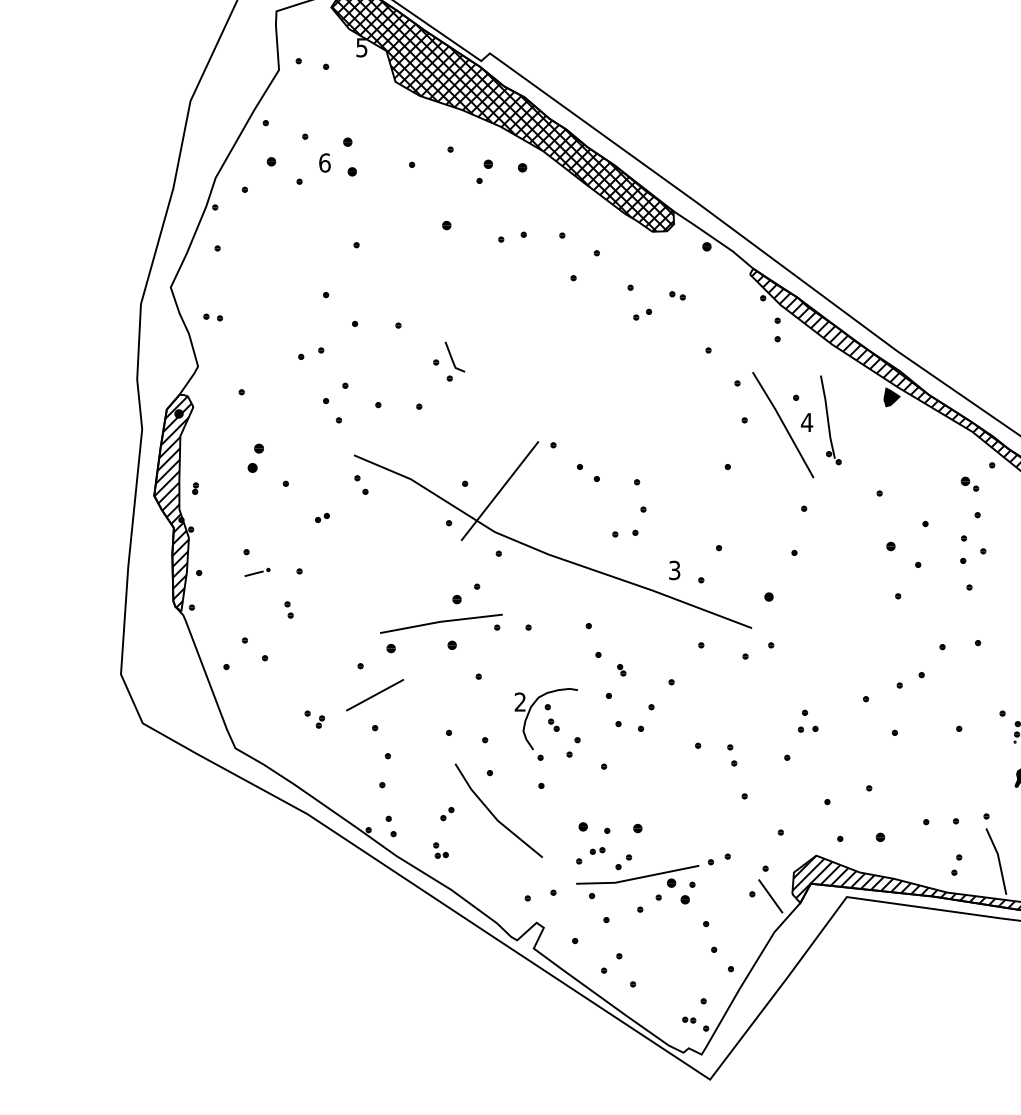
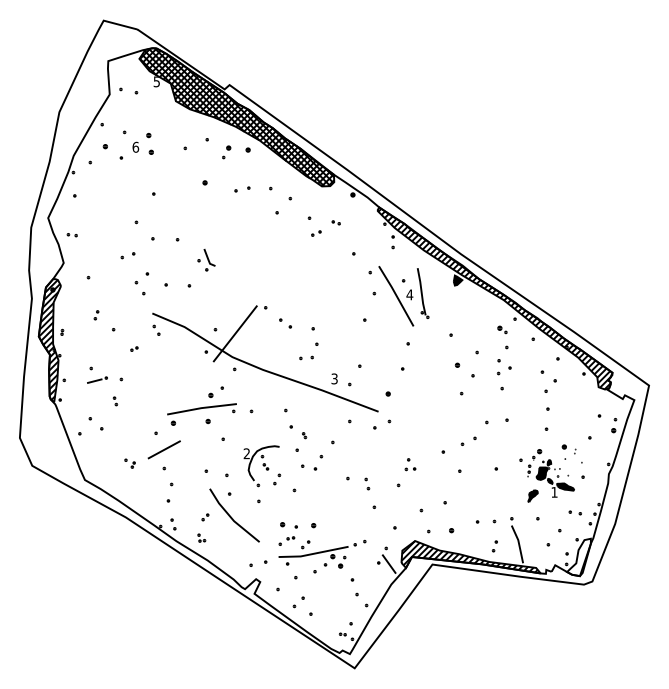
part: (255, 458) -> (96, 315), size x0.62
part: (257, 571) -> (97, 379), size x1.43

